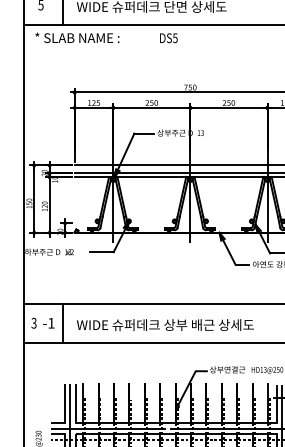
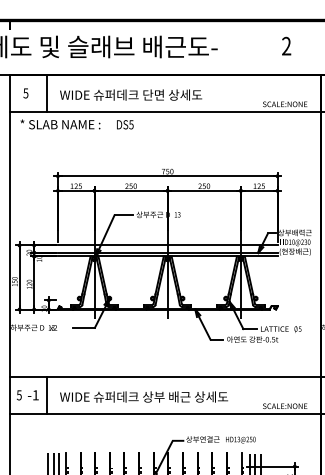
text: (169, 37) -> (125, 124), moved
text: (34, 322) -> (19, 394), 3 -> 5

